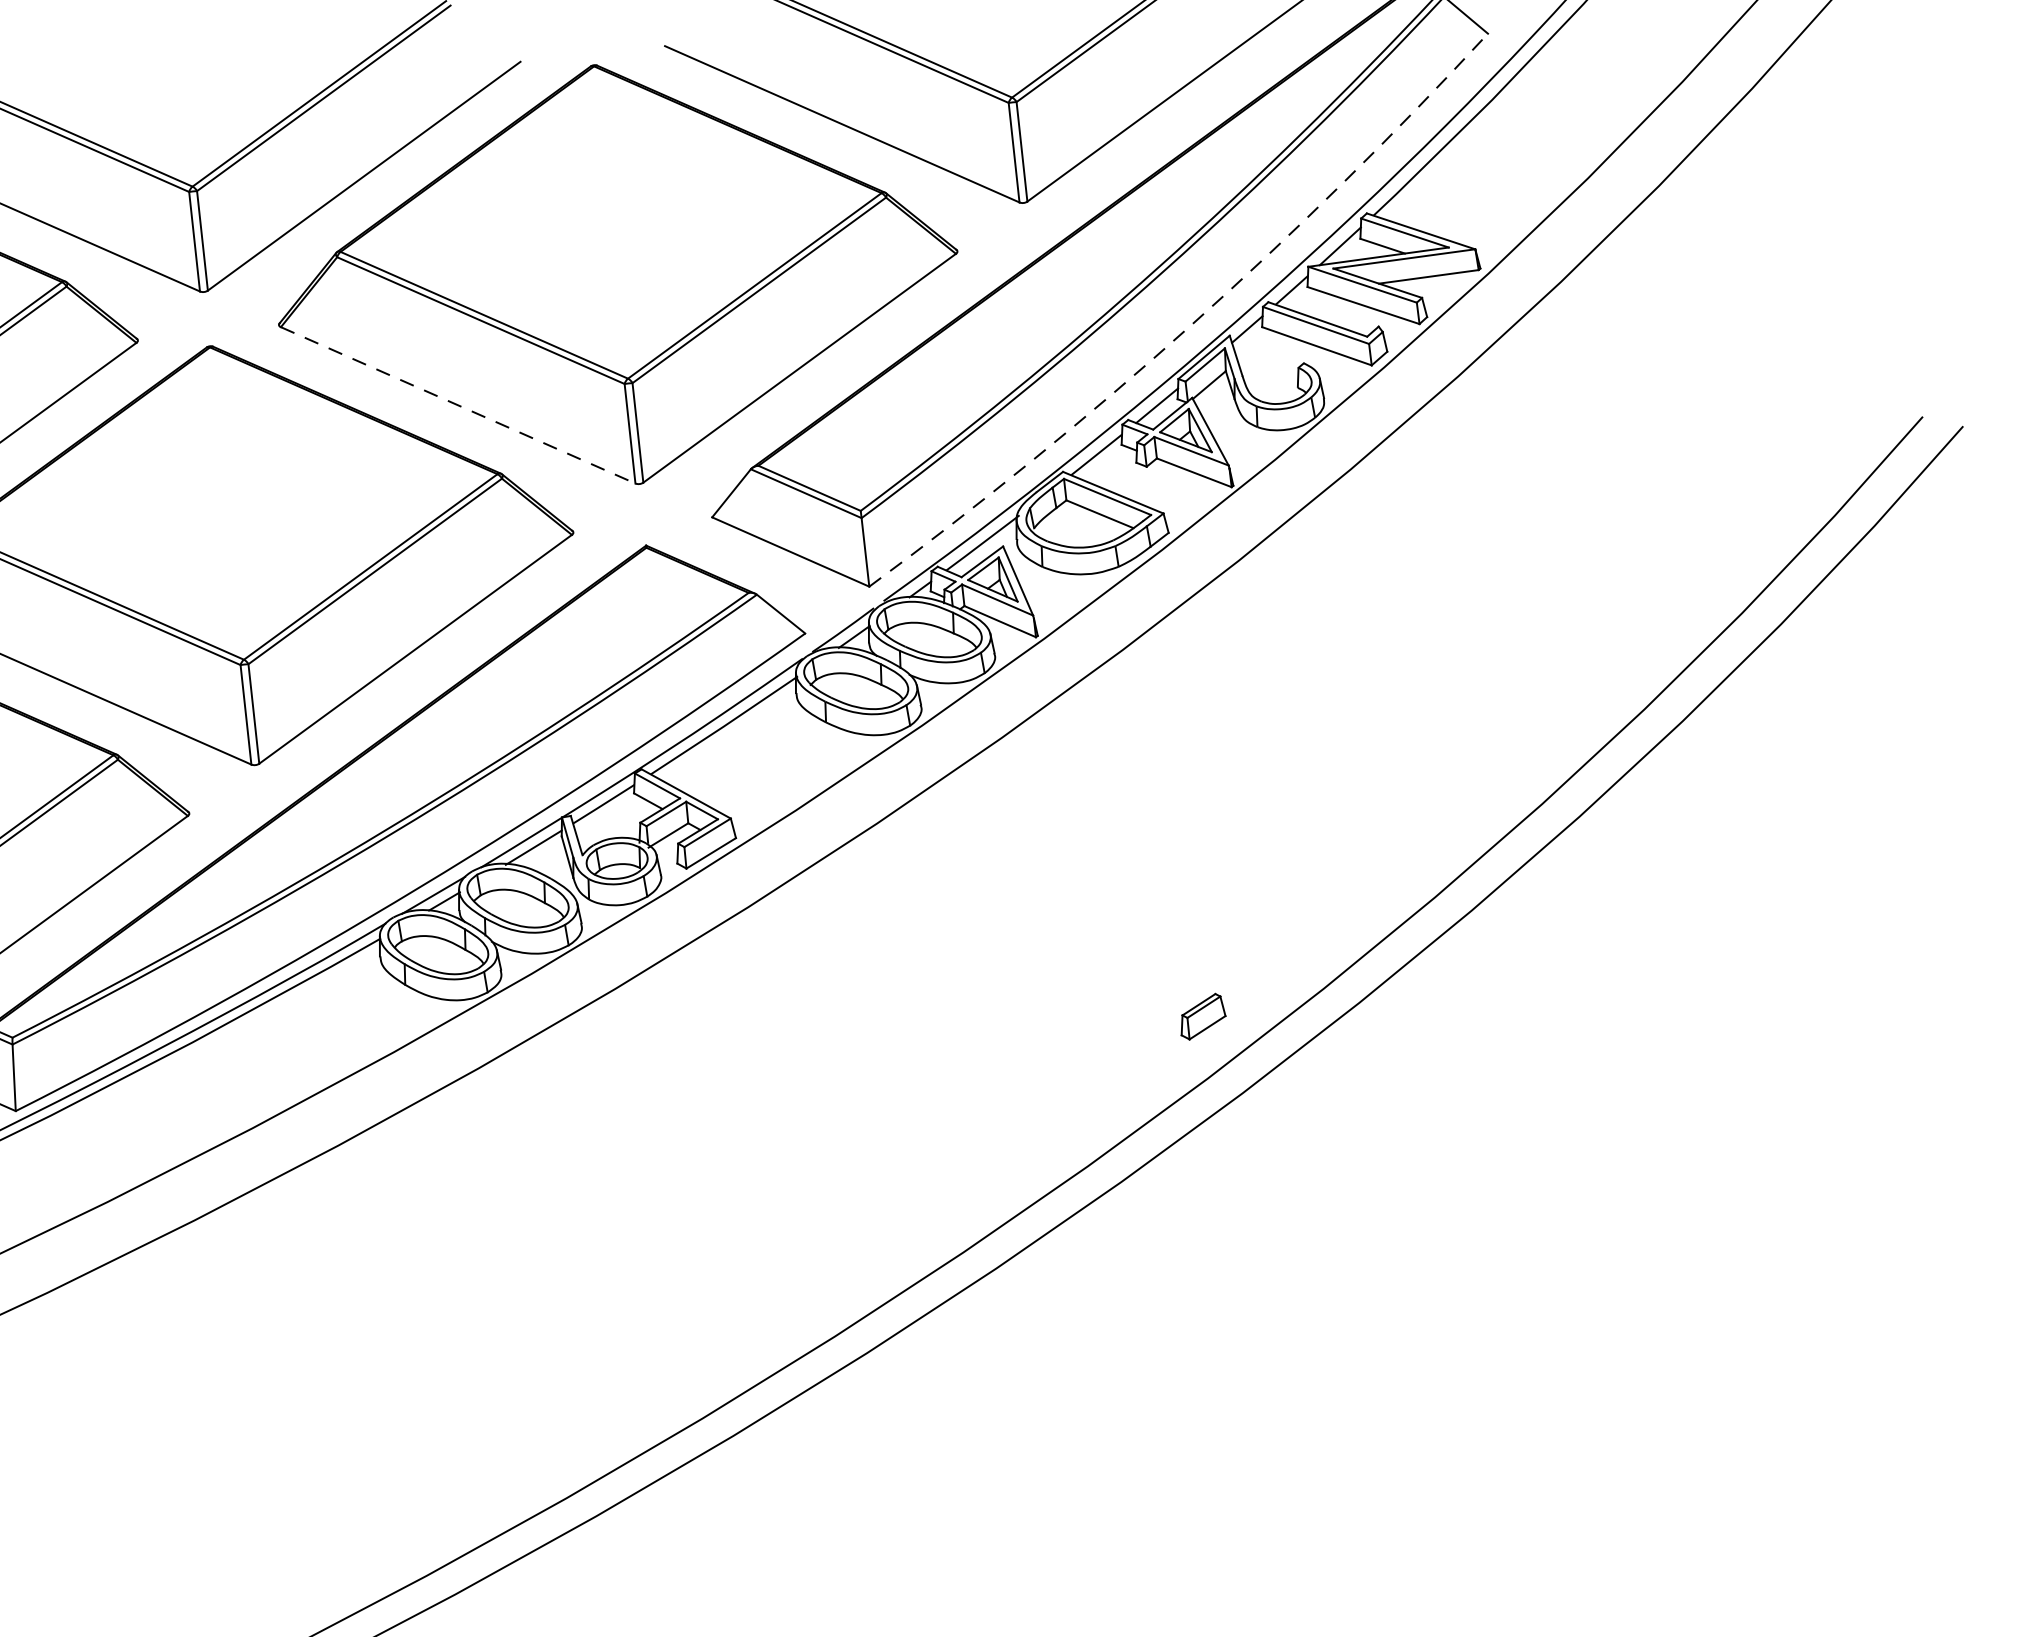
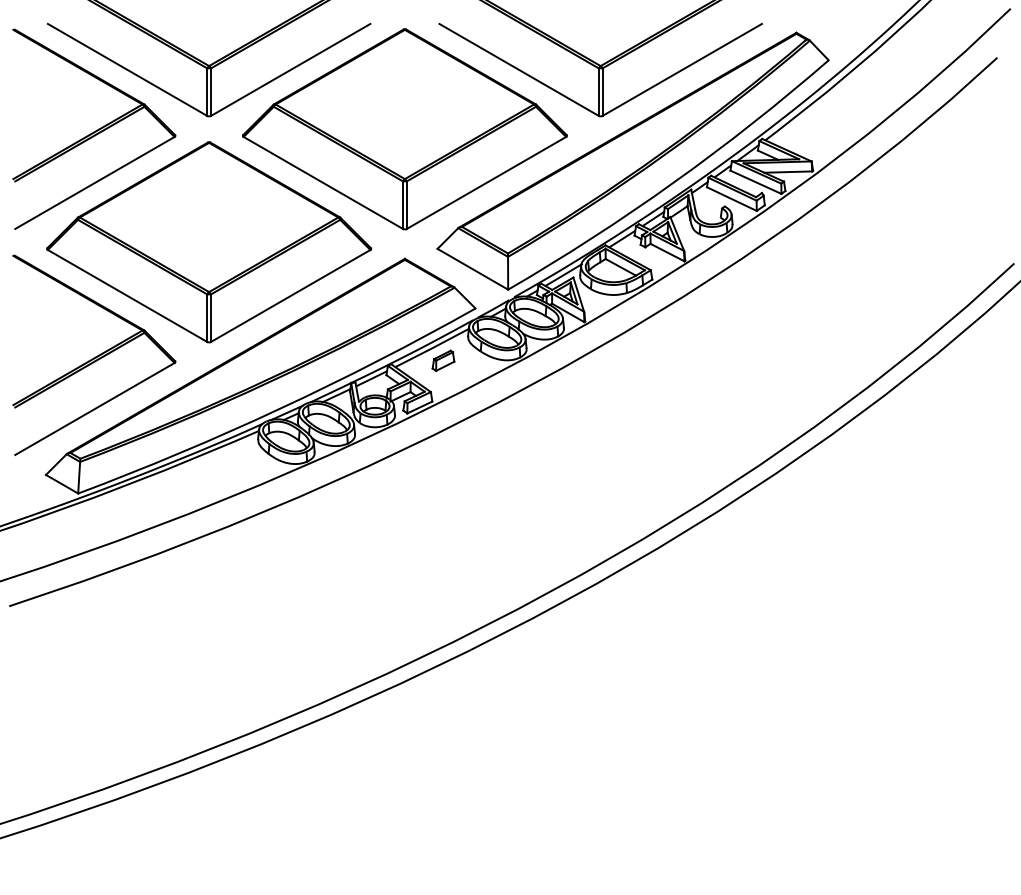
arc: (1190, 324) -> (673, 182), dashed -> solid
line: (458, 406) -> (323, 183), dashed -> solid
part: (1202, 1015) -> (443, 360), moved

